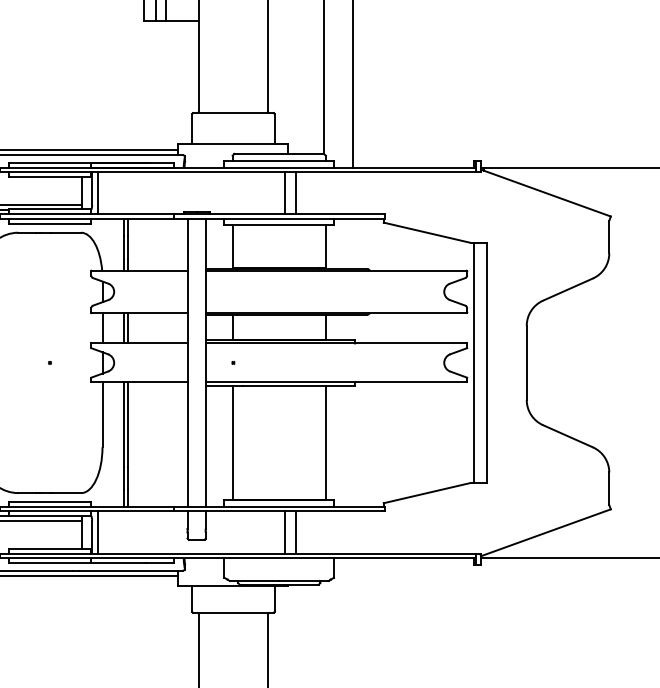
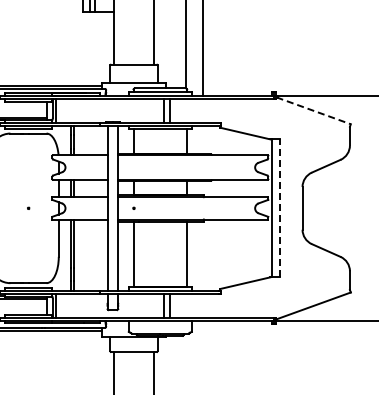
line: (545, 192) -> (313, 110), solid -> dashed
line: (486, 361) -> (279, 207), solid -> dashed

